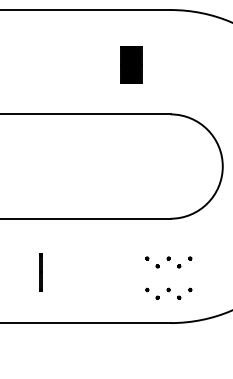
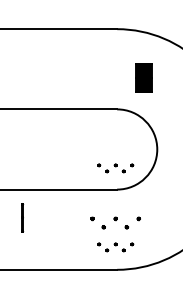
part: (130, 63) -> (143, 77), moved
part: (168, 191) -> (115, 168), added
part: (168, 262) -> (115, 223), size x1.4
line: (40, 271) -> (22, 217), moved

